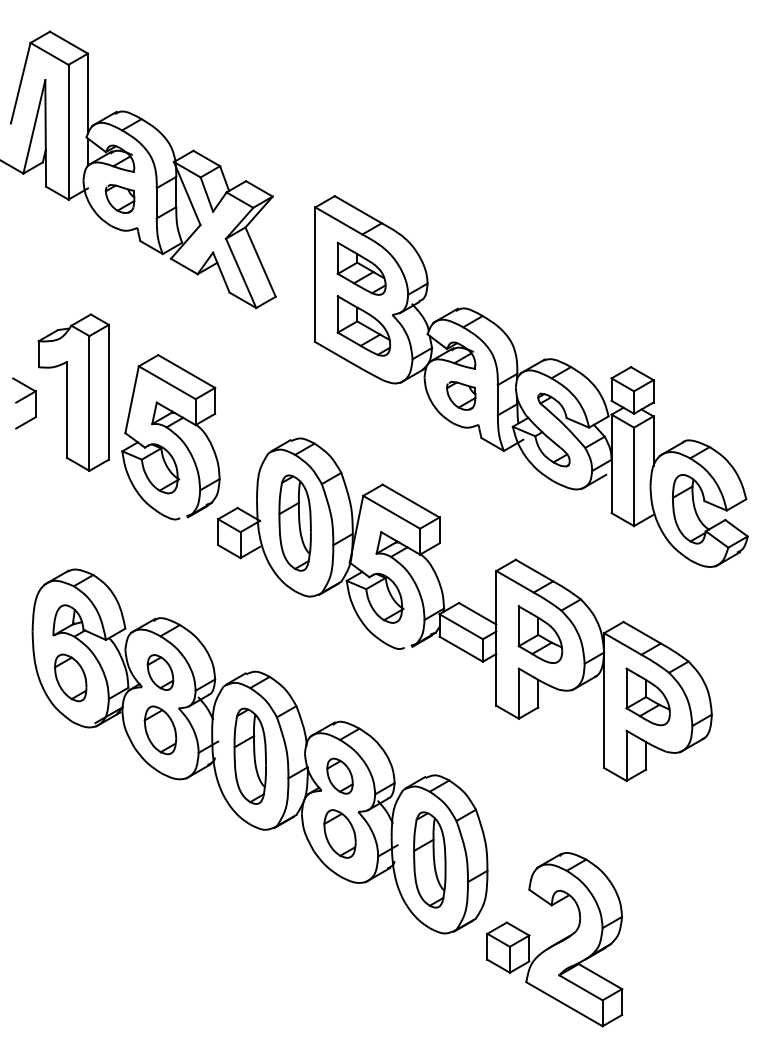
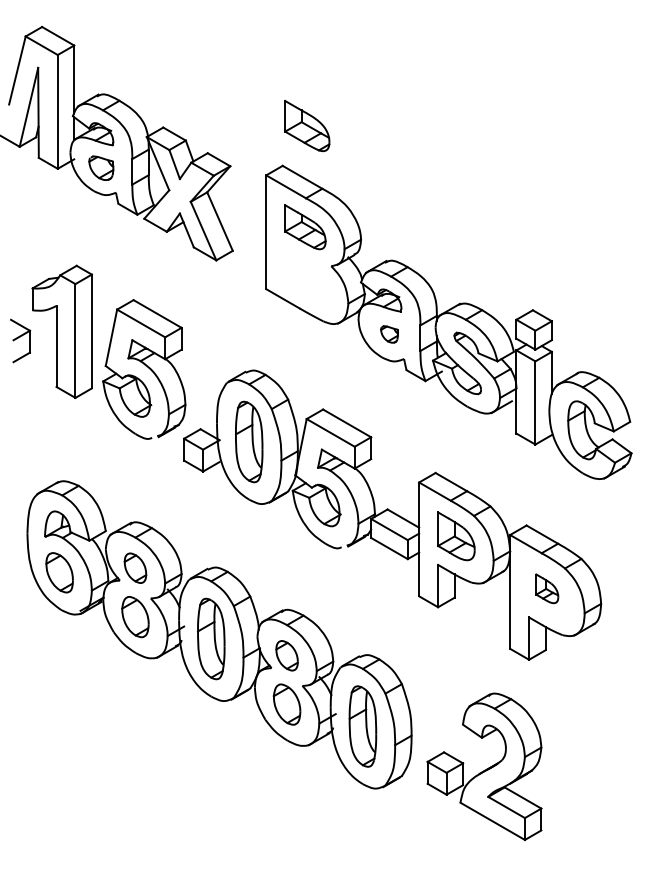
part: (363, 325) -> (306, 125), moved
part: (461, 395) -> (389, 334), size x0.7
part: (647, 696) -> (546, 588), size x0.6
part: (554, 939) -> (484, 766), moved

